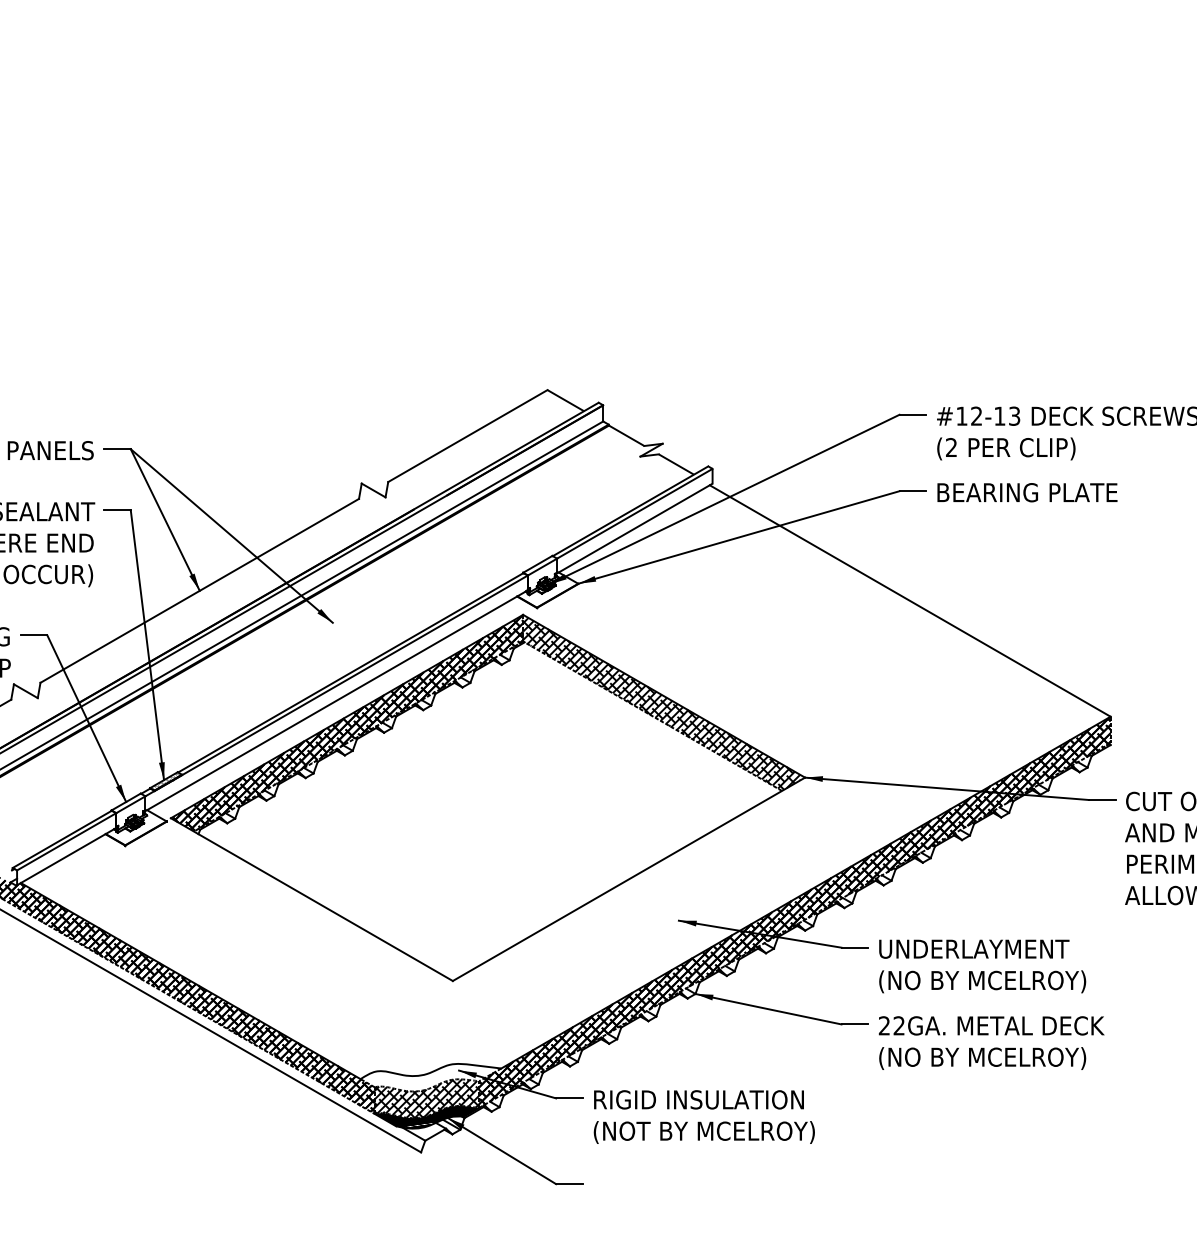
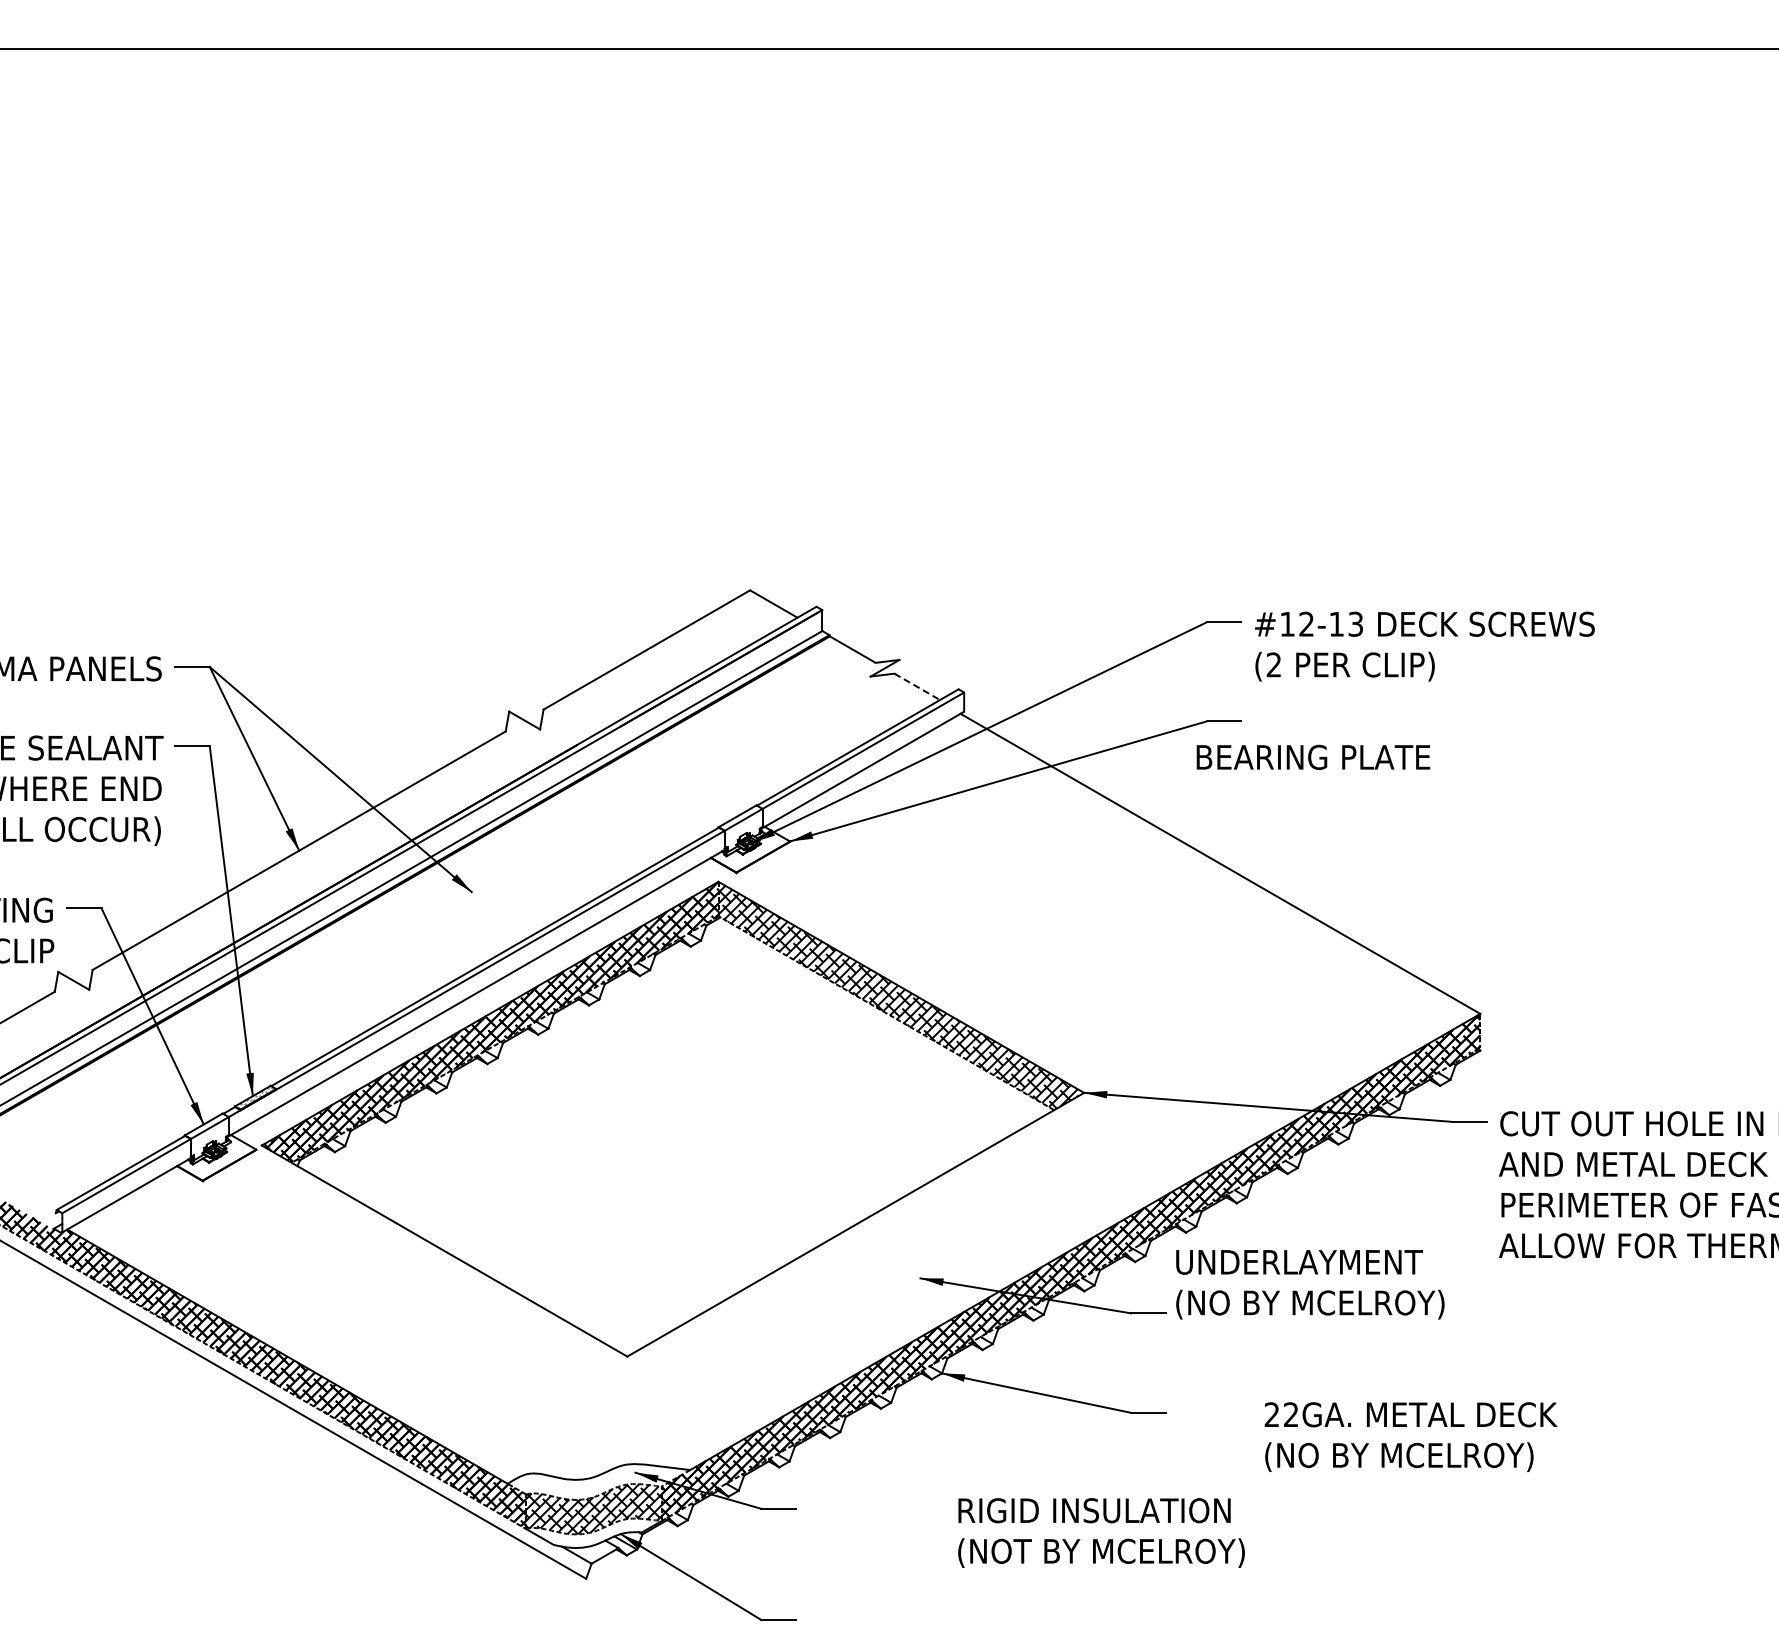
line: (676, 465) -> (917, 687), solid -> dashed
text: (1027, 492) -> (1313, 756), moved
text: (982, 966) -> (1310, 1284), moved
text: (991, 1042) -> (1410, 1436), moved
fill: (426, 1116) -> (593, 1532), removed
text: (704, 1116) -> (1101, 1532), moved

